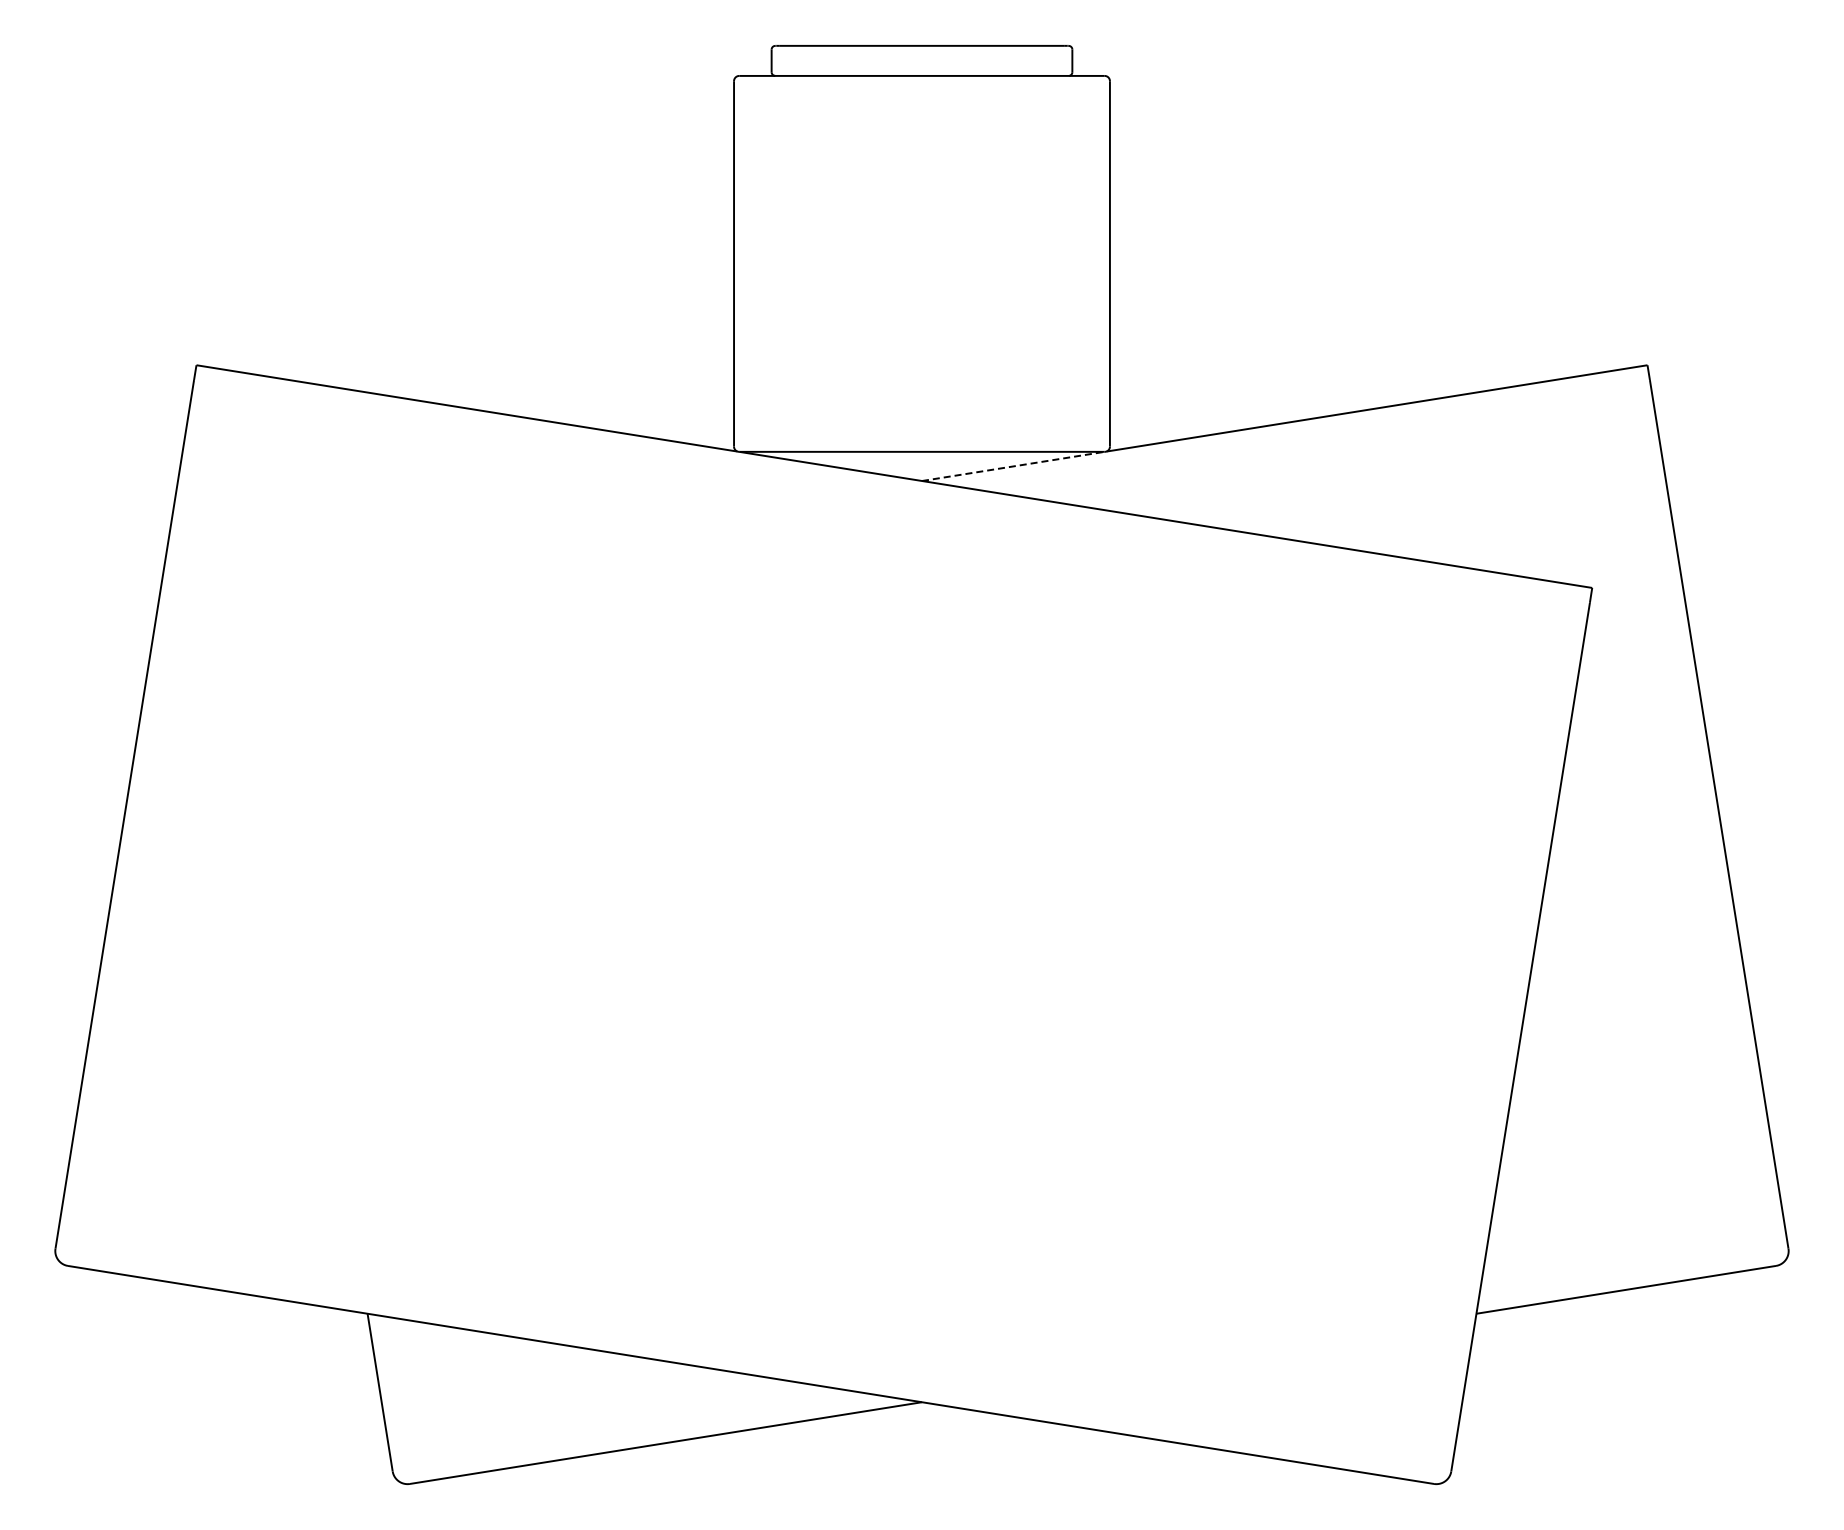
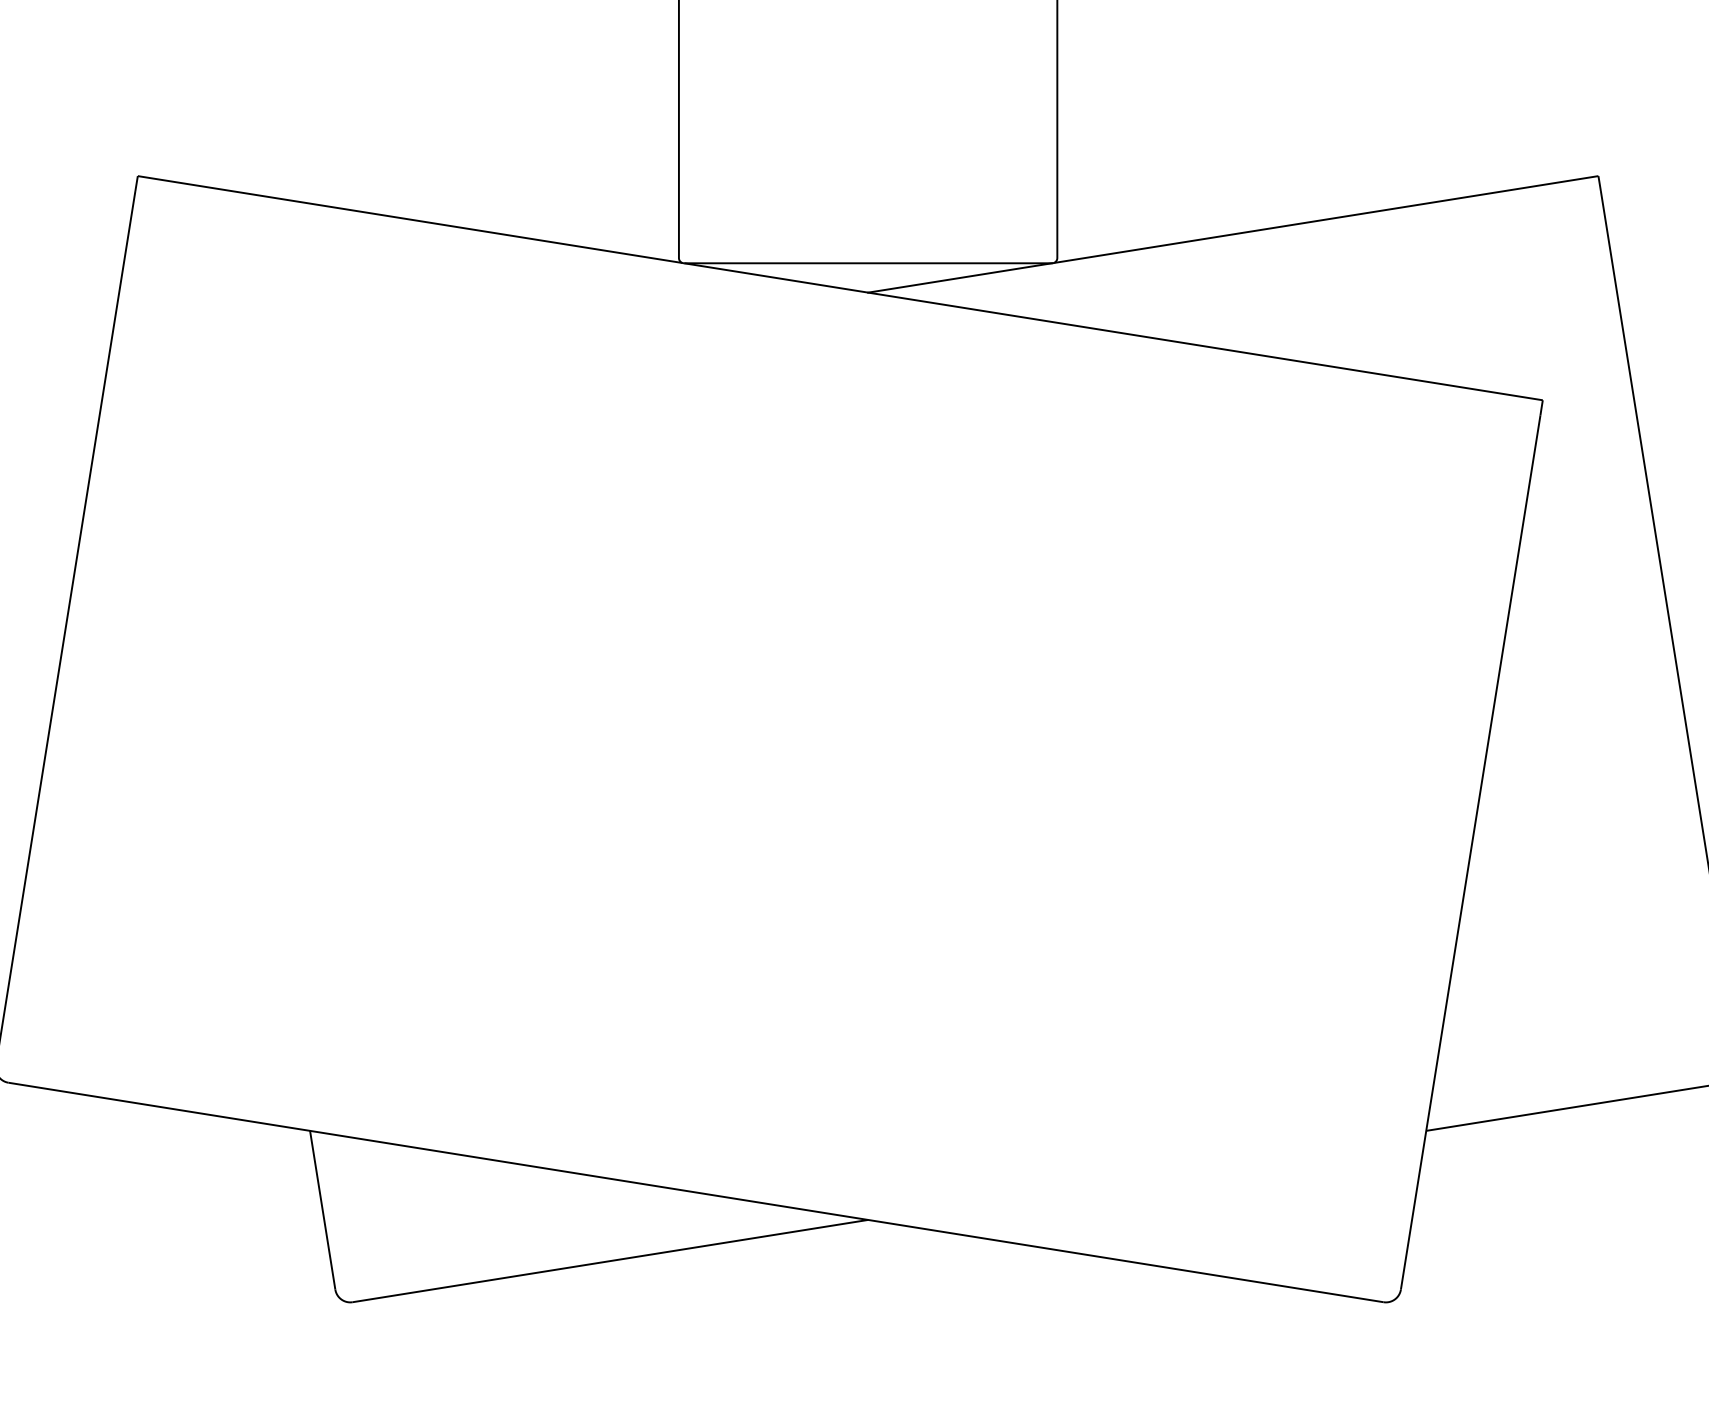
line: (1013, 466) -> (960, 278), dashed -> solid

